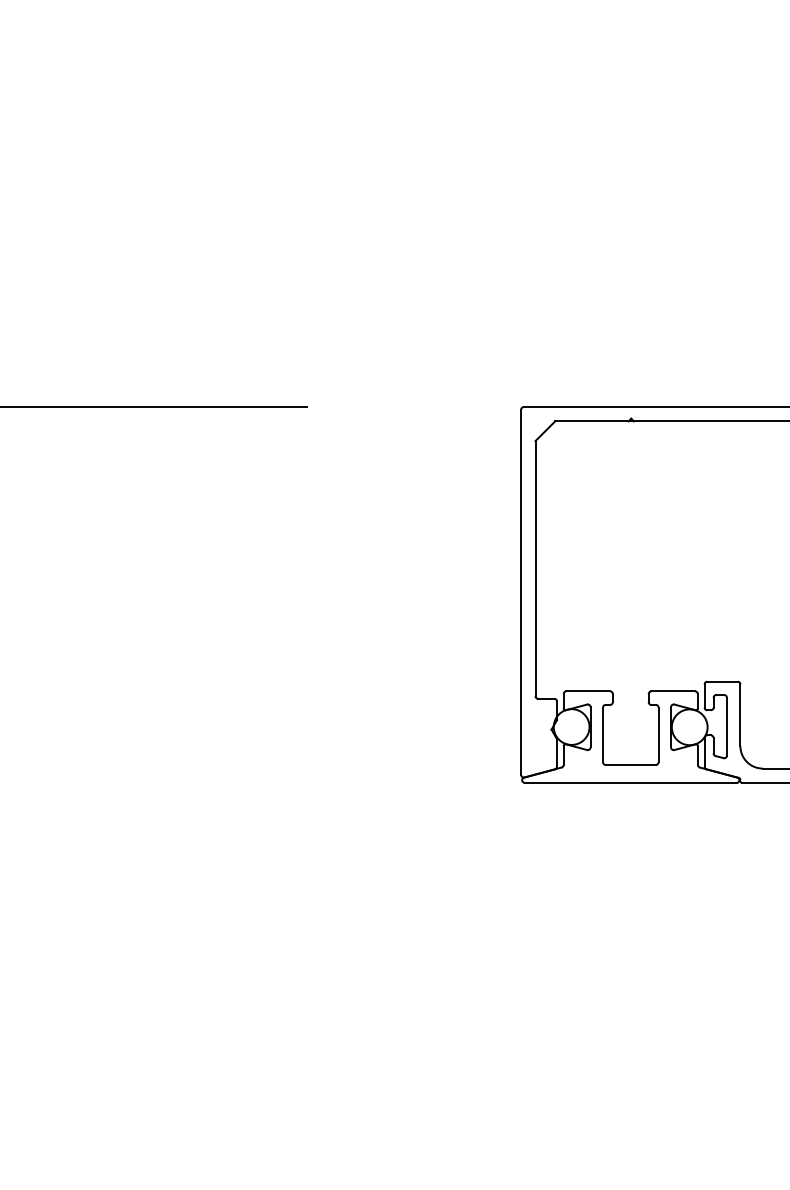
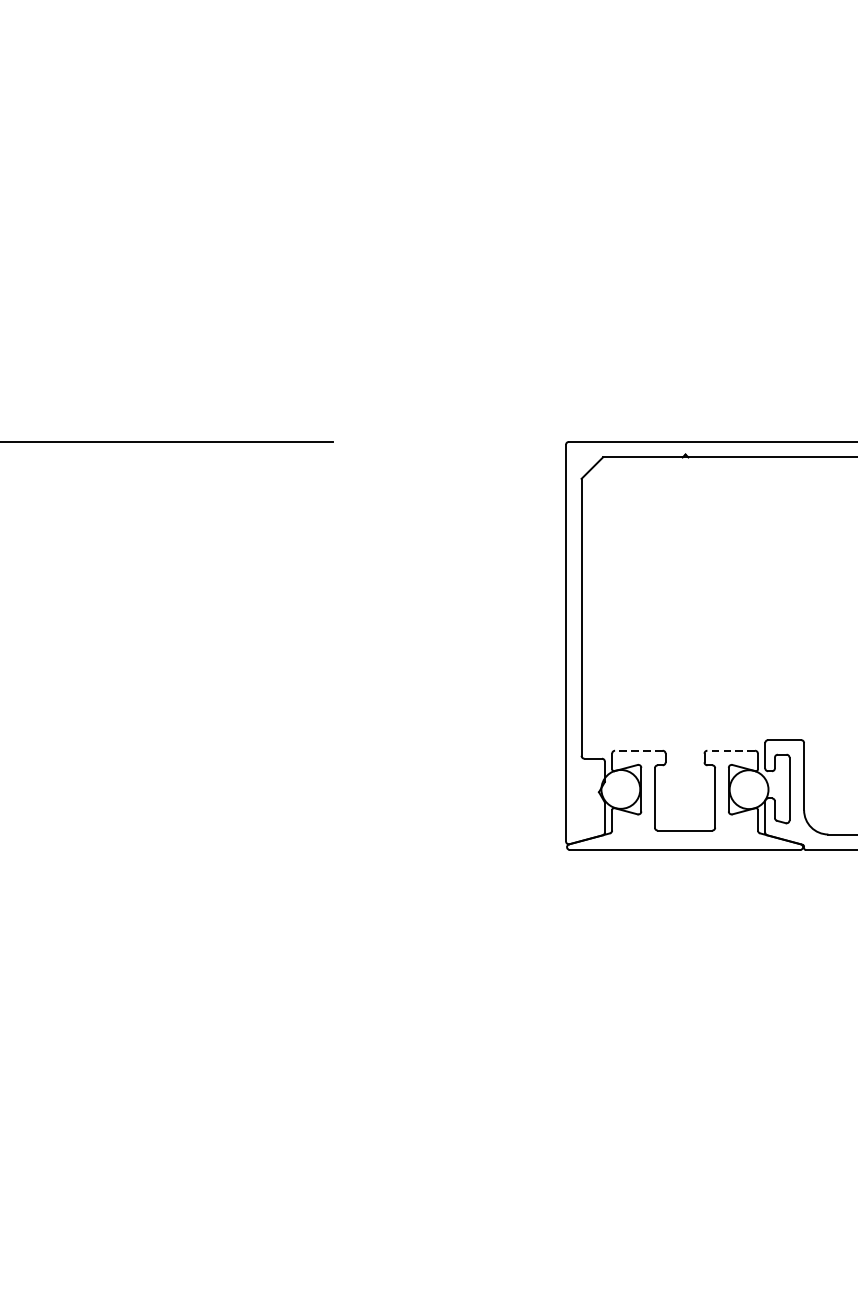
line: (588, 691) -> (639, 750), solid -> dashed
line: (673, 691) -> (731, 750), solid -> dashed

